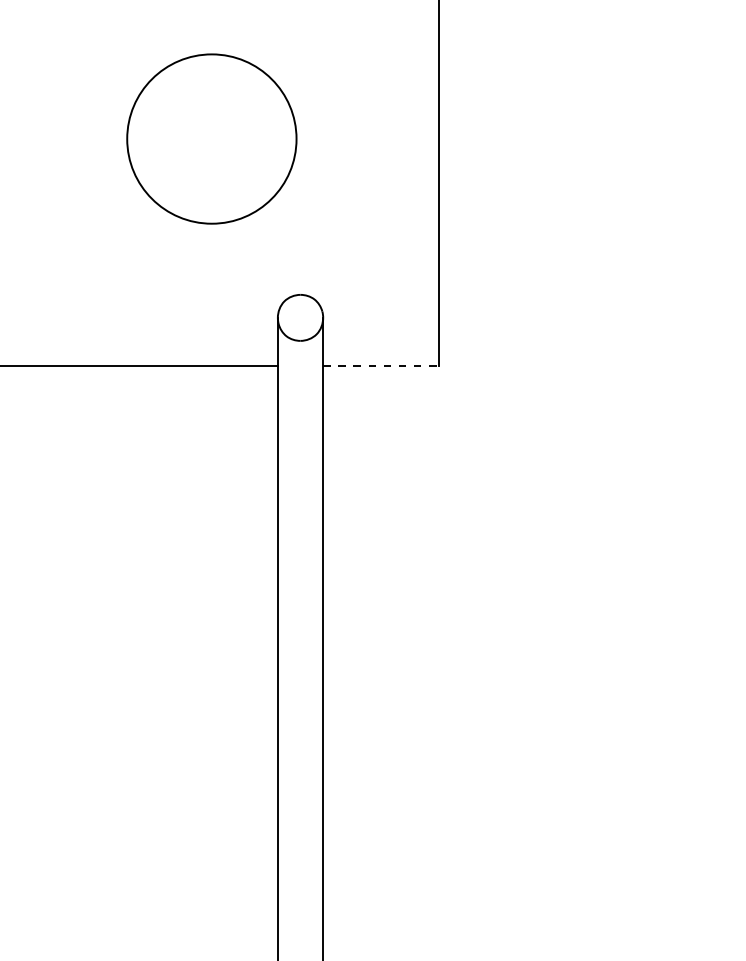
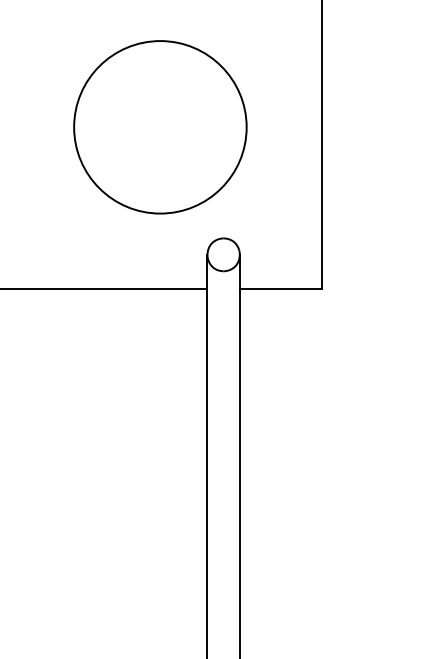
circle: (211, 138) -> (160, 126), size x1.43
line: (380, 365) -> (280, 288), dashed -> solid

